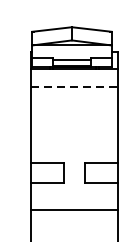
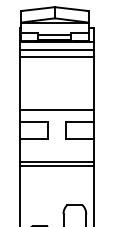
line: (73, 78) -> (56, 50), added
line: (73, 86) -> (56, 57), dashed -> solid
line: (73, 149) -> (56, 110), added
line: (73, 215) -> (56, 166), added

